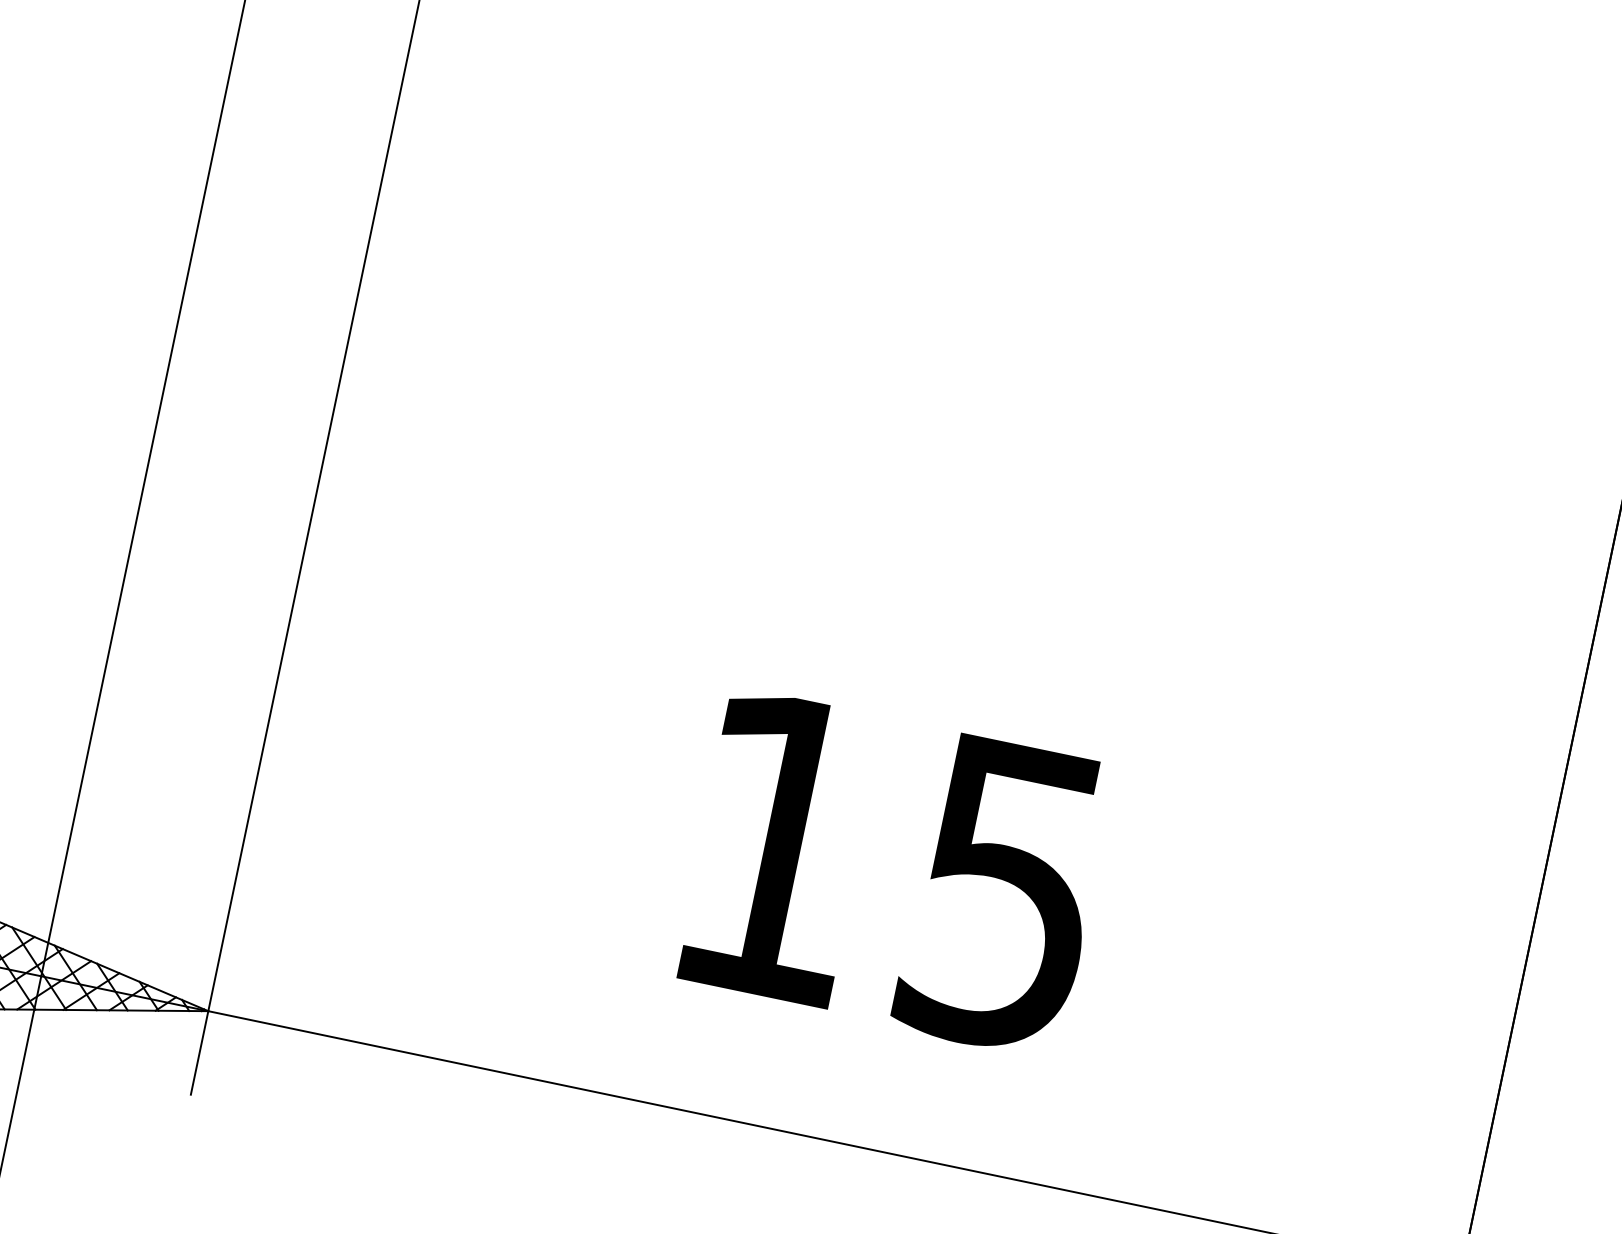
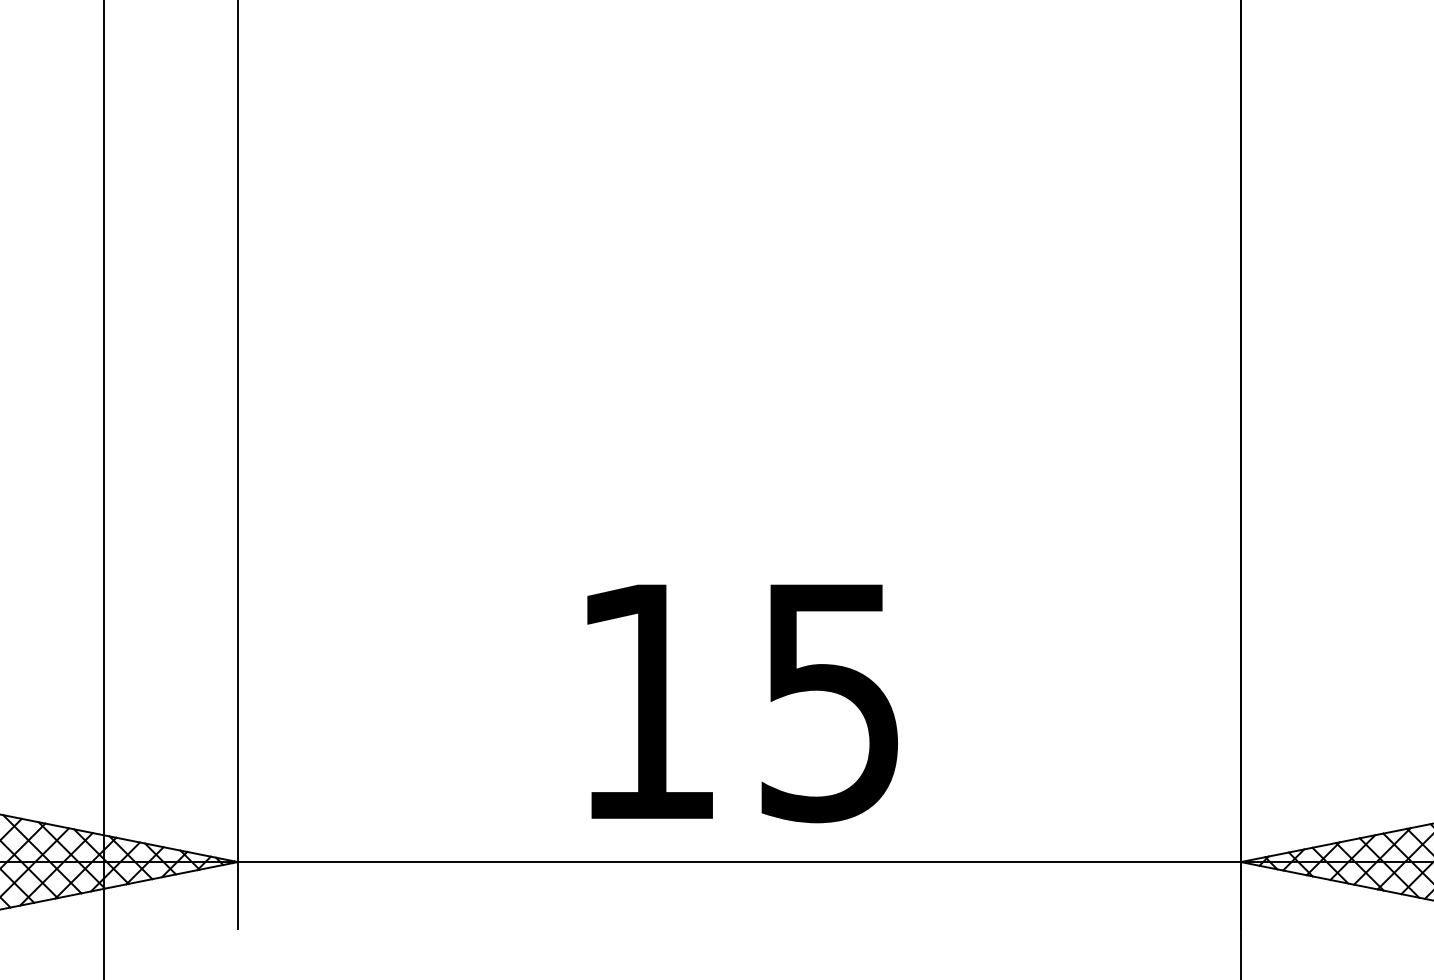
text: (894, 873) -> (742, 703), moved

